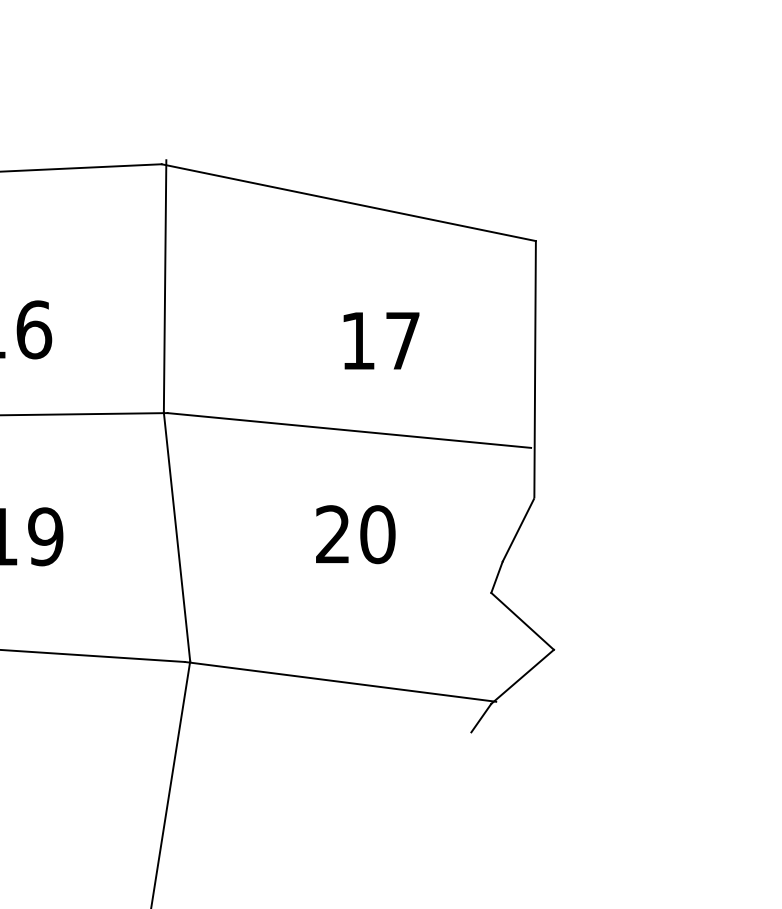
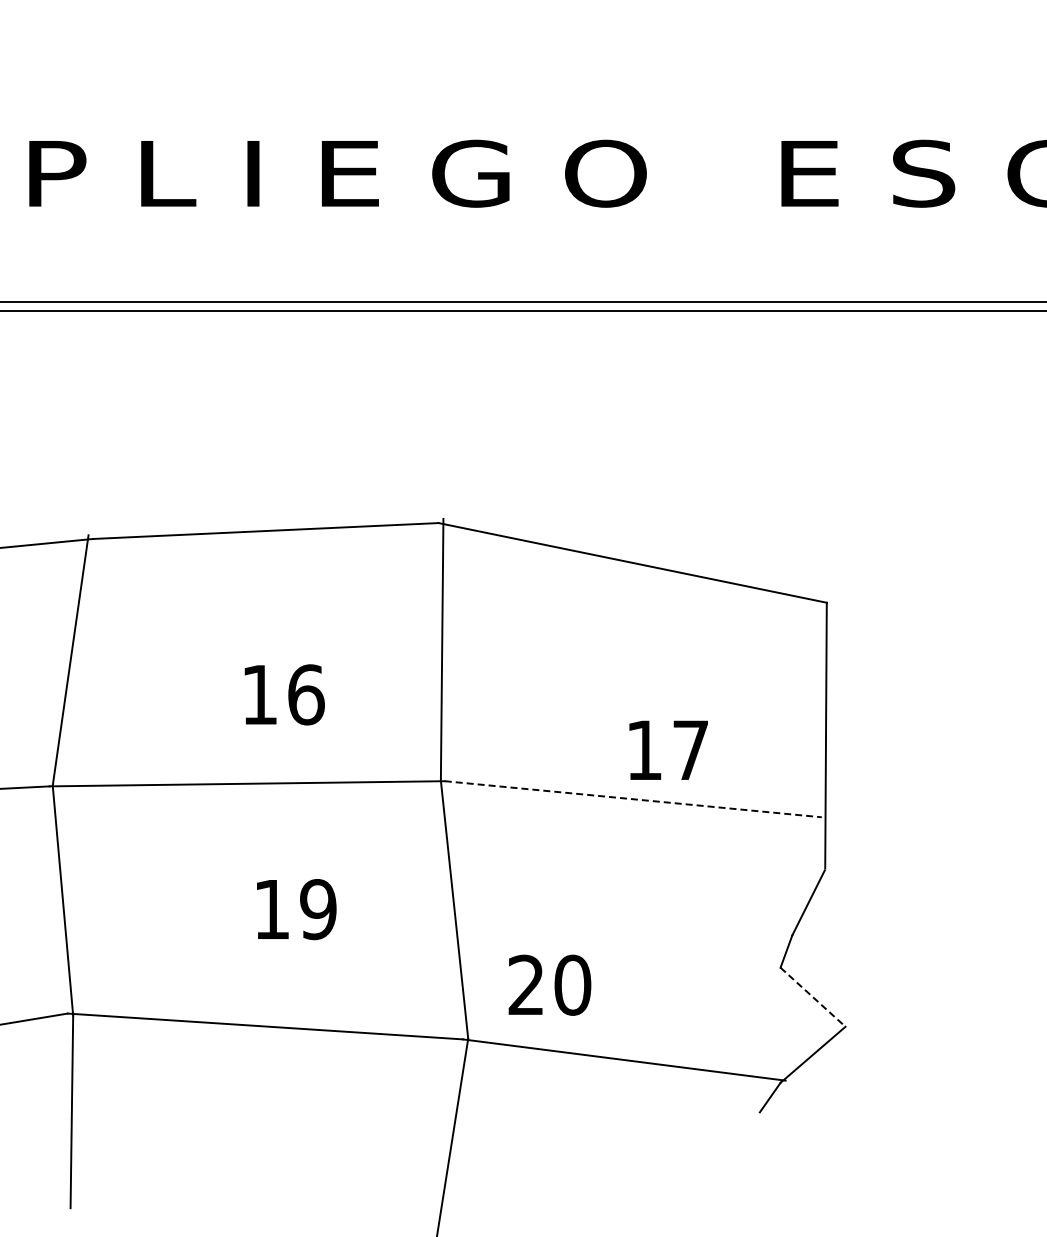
text: (381, 340) -> (668, 749), moved
line: (349, 430) -> (633, 799), solid -> dashed
text: (355, 533) -> (549, 984), moved
line: (523, 621) -> (813, 997), solid -> dashed

